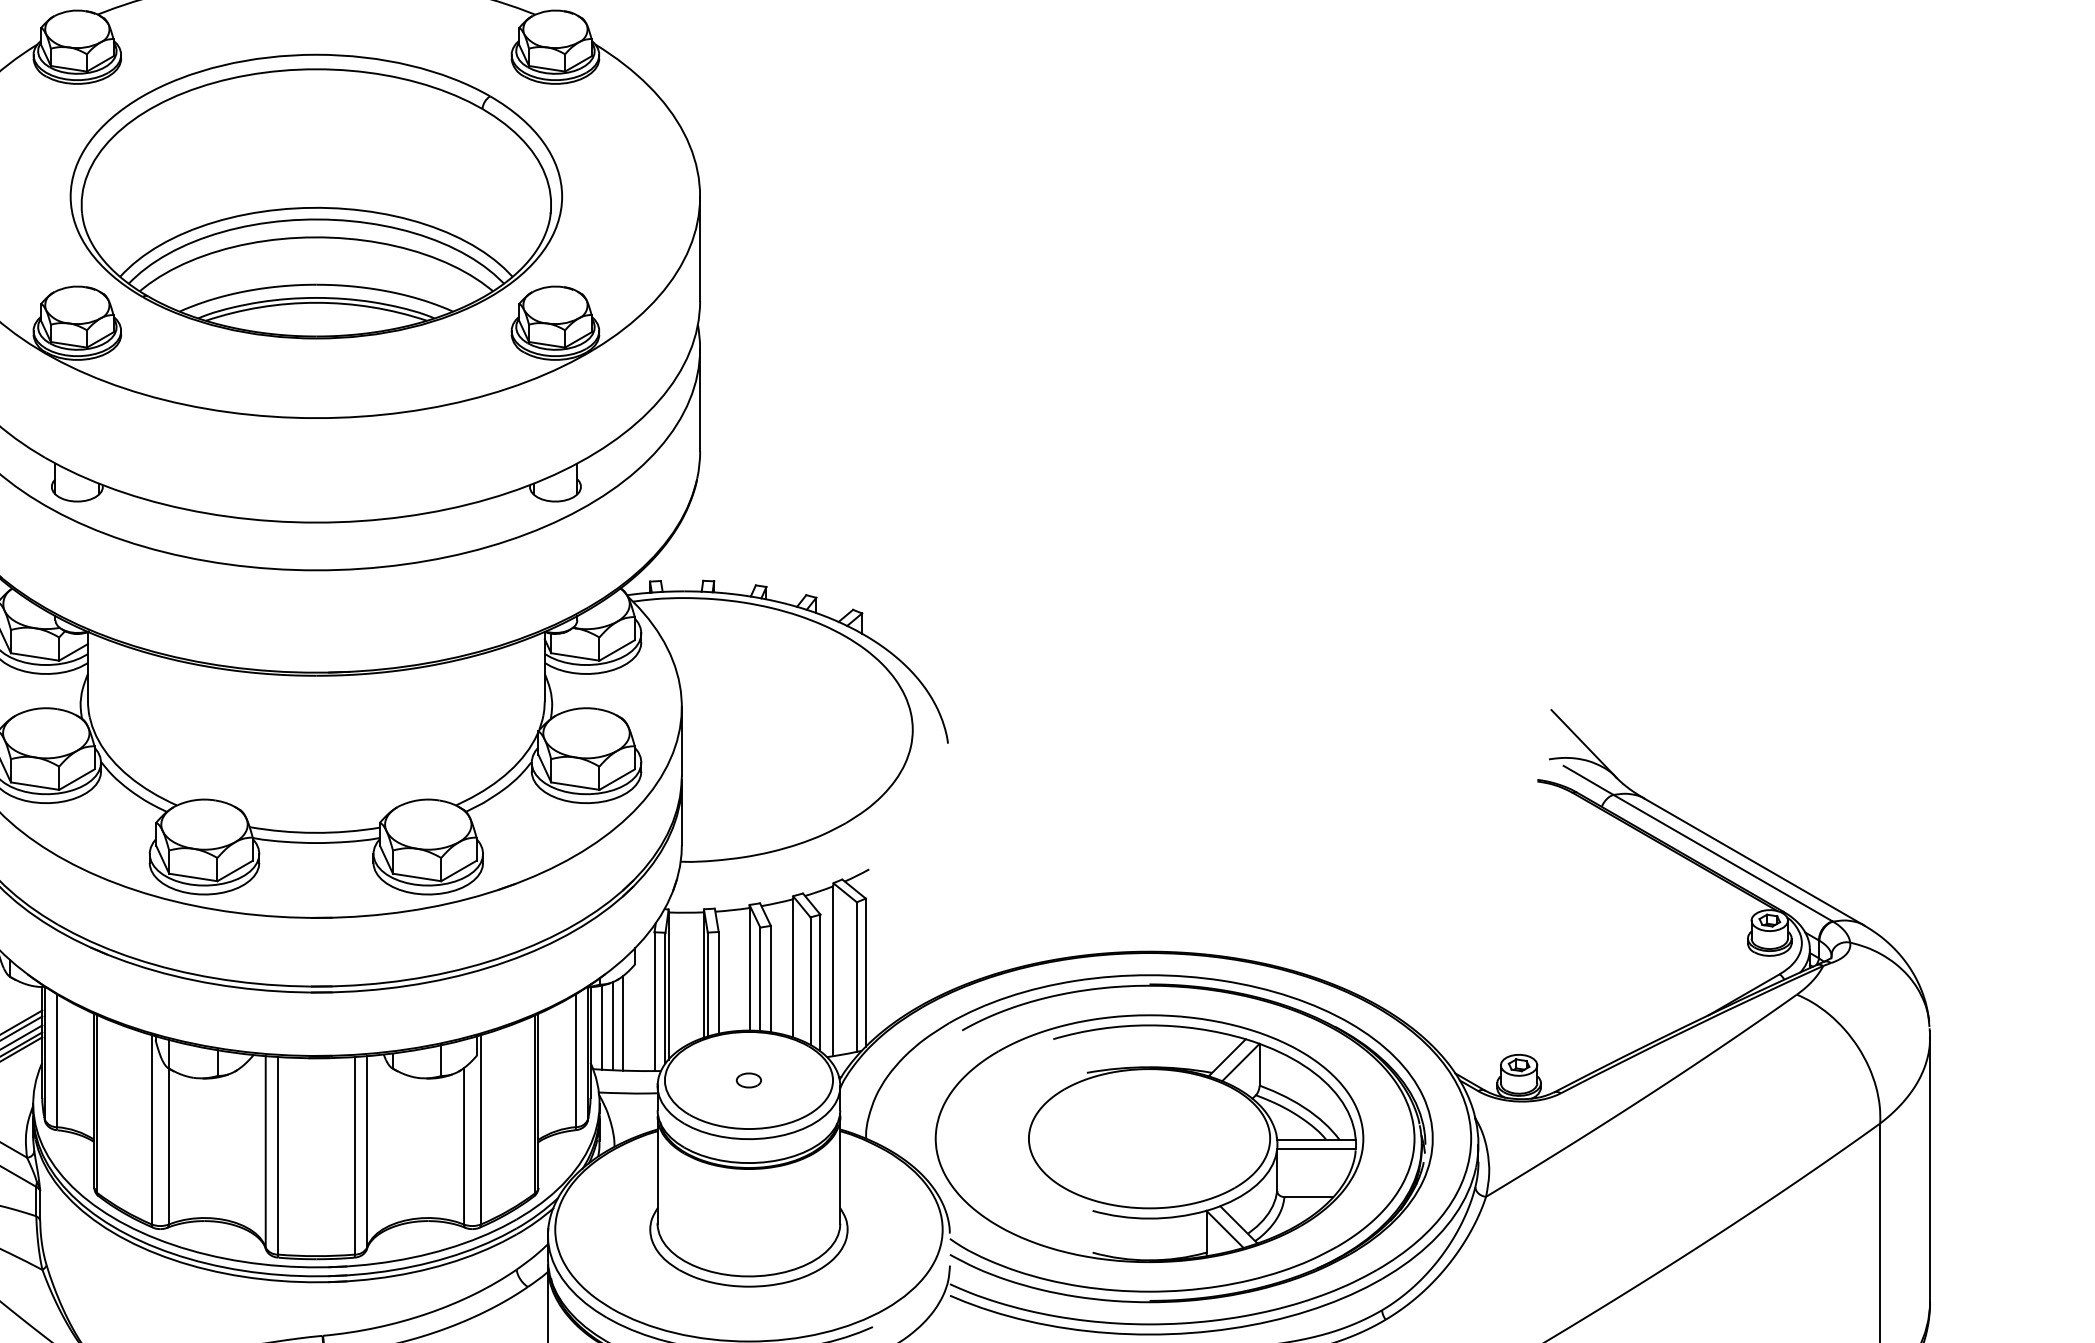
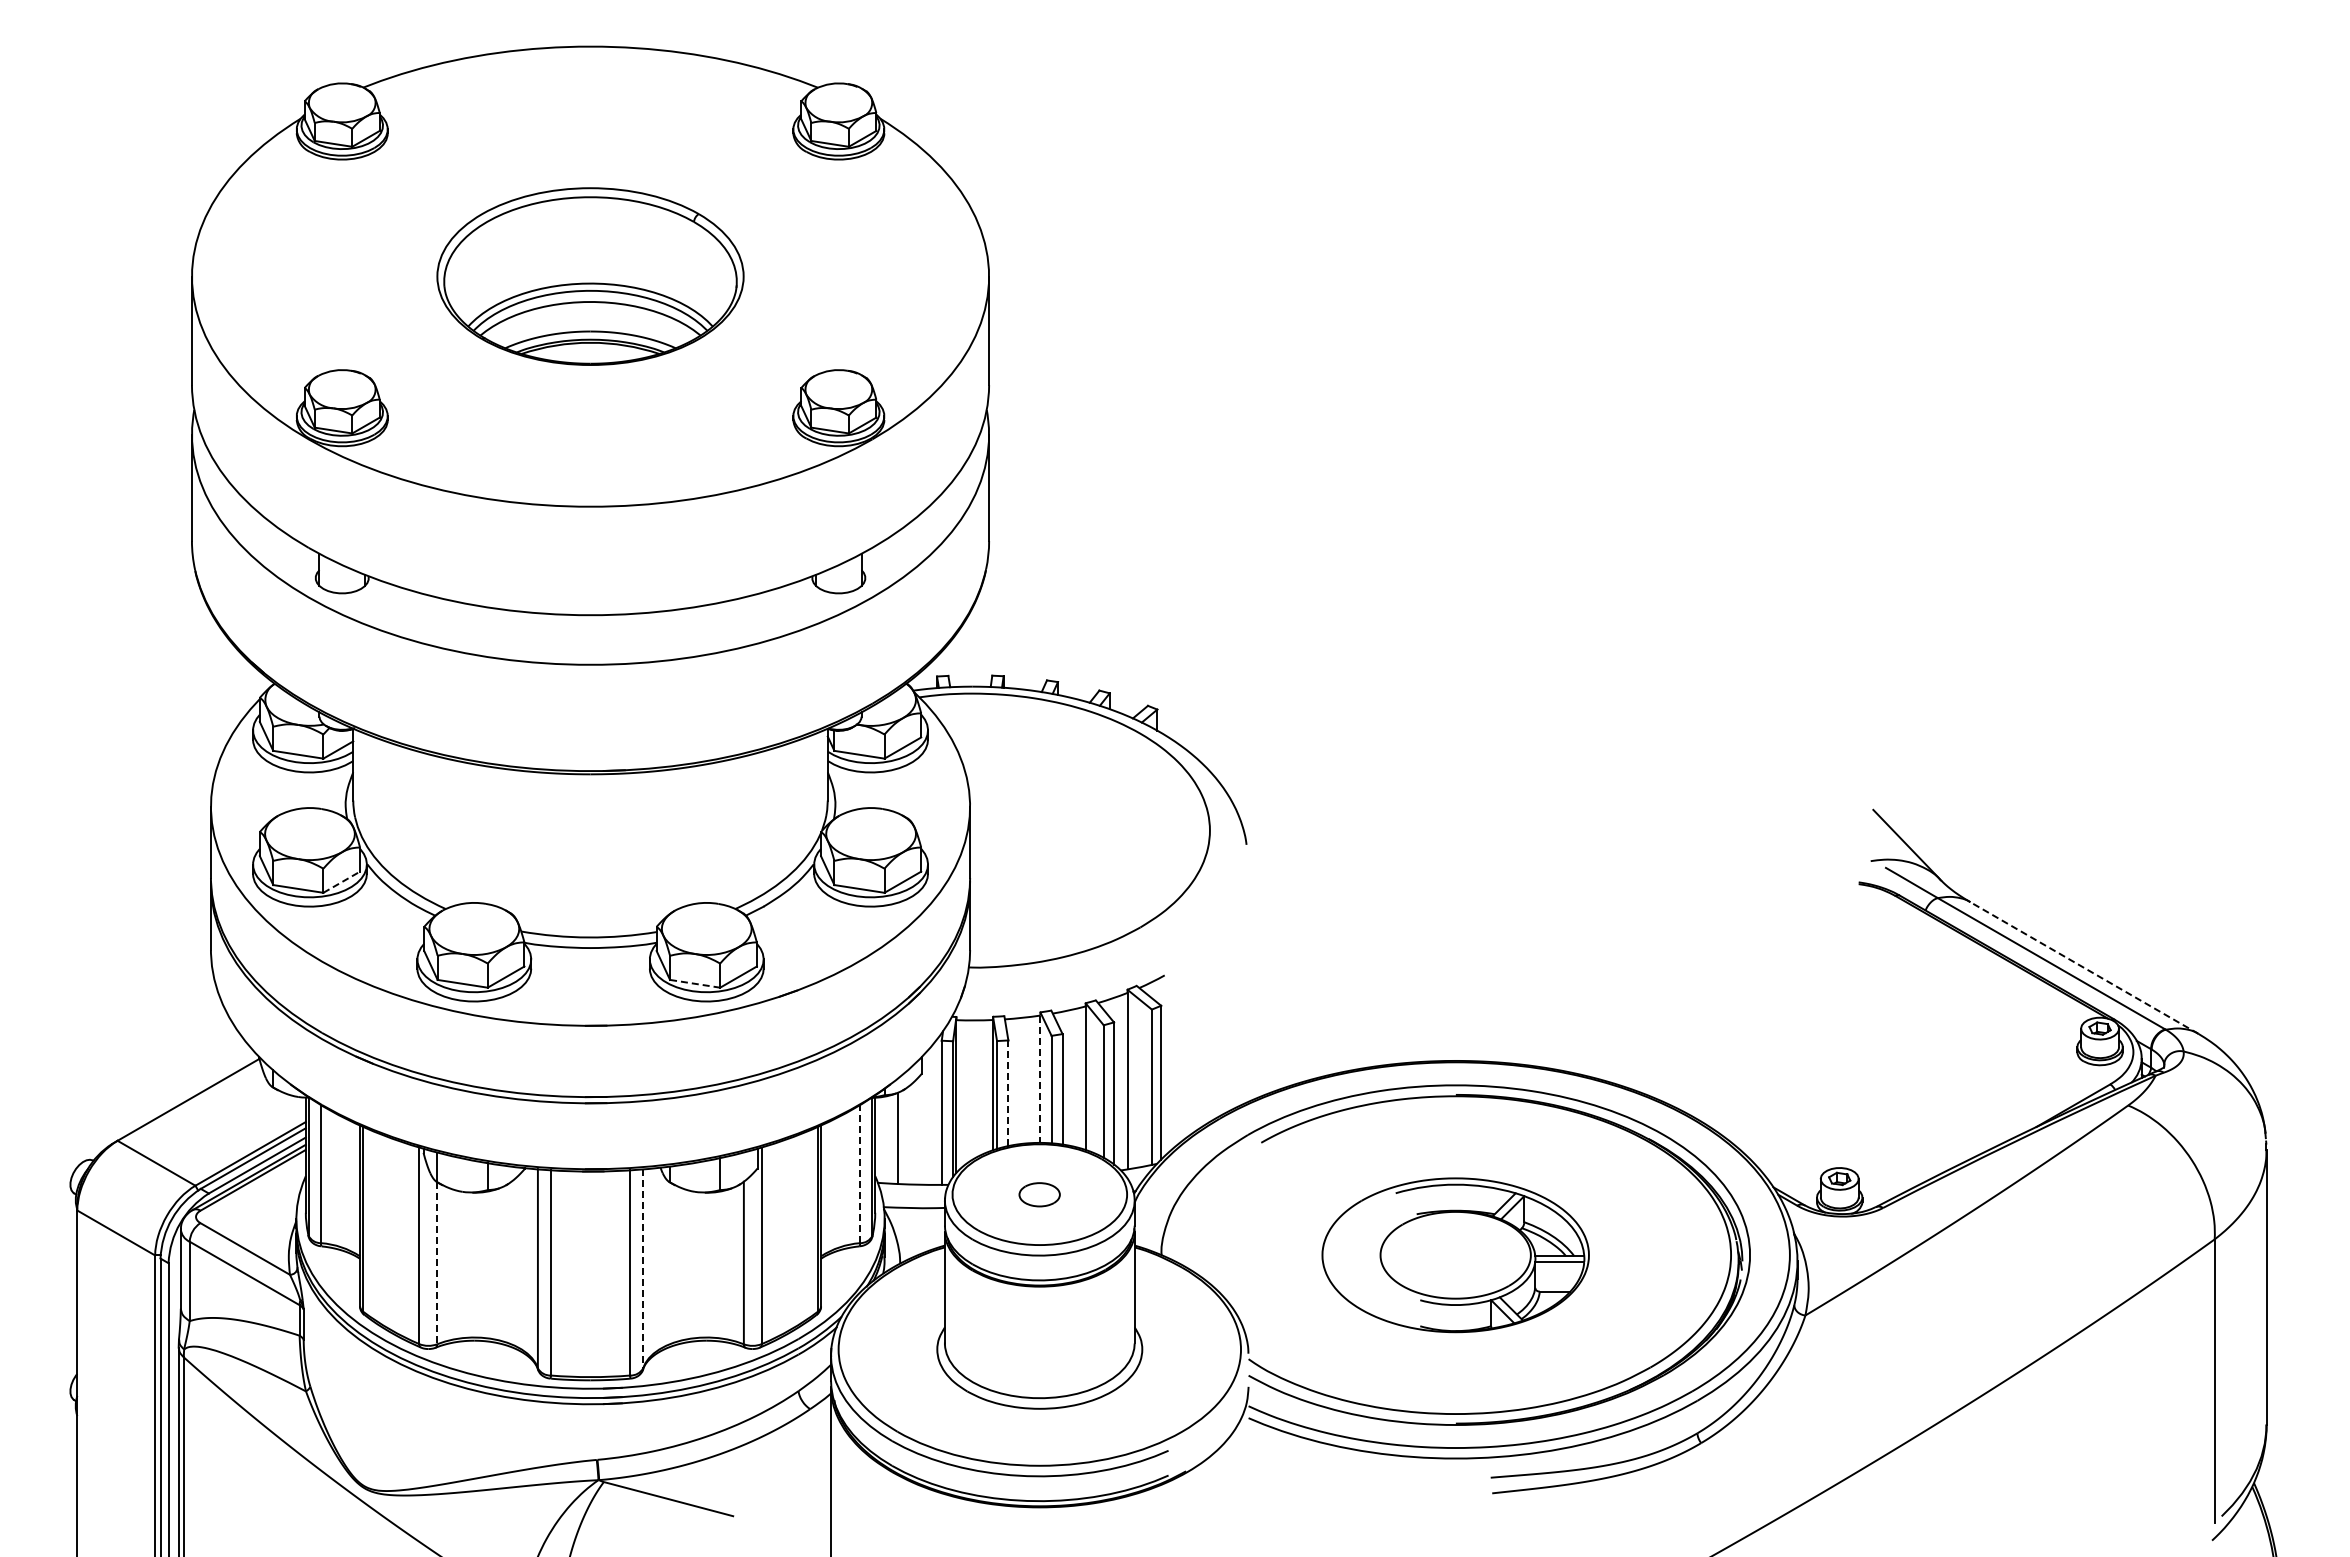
part: (316, 196) -> (590, 276), size x0.6
line: (77, 778) -> (342, 881), solid -> dashed
line: (1754, 862) -> (2084, 968), solid -> dashed
line: (417, 877) -> (695, 983), solid -> dashed
line: (749, 969) -> (1040, 1079), solid -> dashed
line: (718, 983) -> (1008, 1093), solid -> dashed
line: (623, 1023) -> (909, 1135), removed
line: (602, 1027) -> (887, 1139), removed
line: (576, 1060) -> (860, 1173), solid -> dashed
part: (748, 1080) -> (1039, 1194), size x1.6
part: (1149, 1139) -> (1455, 1255), size x0.6
line: (169, 1146) -> (437, 1263), solid -> dashed
line: (367, 1152) -> (643, 1269), solid -> dashed

